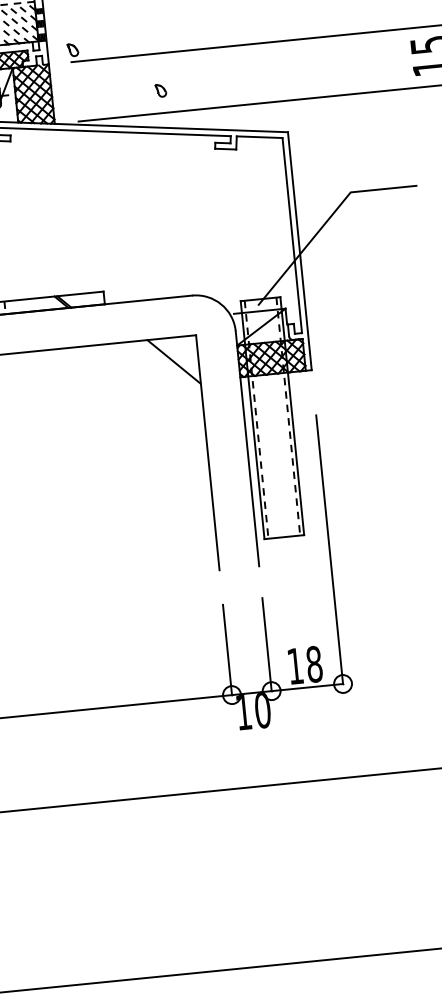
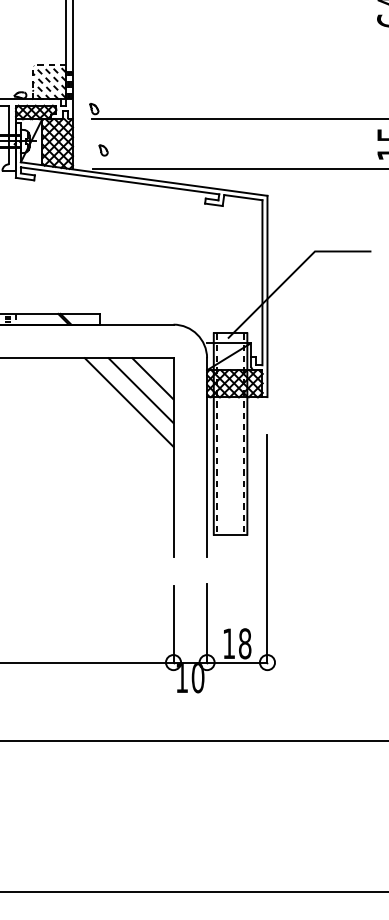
part: (160, 90) -> (103, 150), moved
line: (160, 377) -> (140, 390), added
line: (148, 392) -> (128, 402), added

